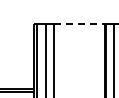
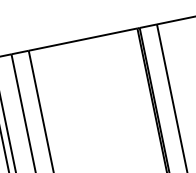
line: (79, 24) -> (83, 39), dashed -> solid

